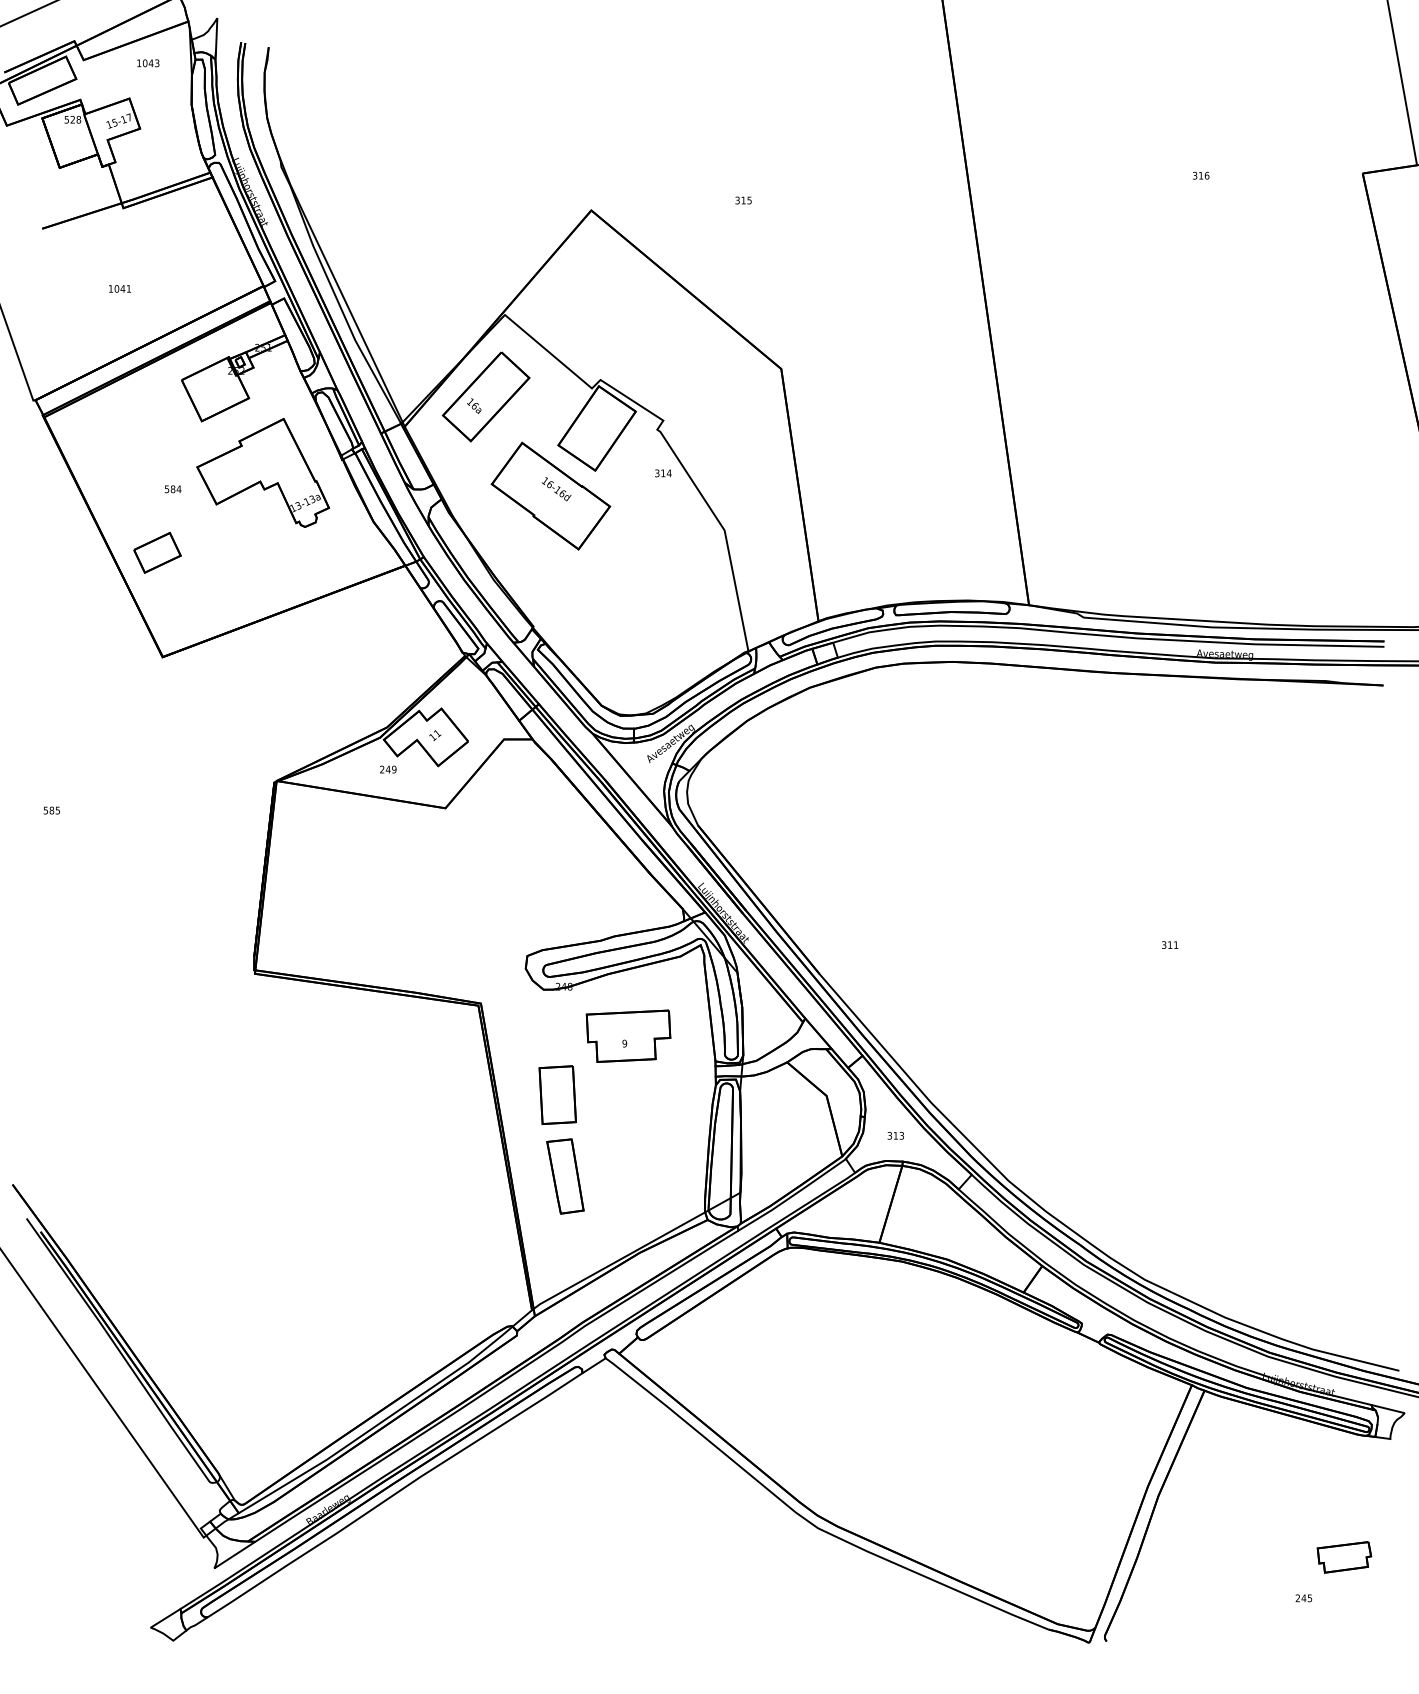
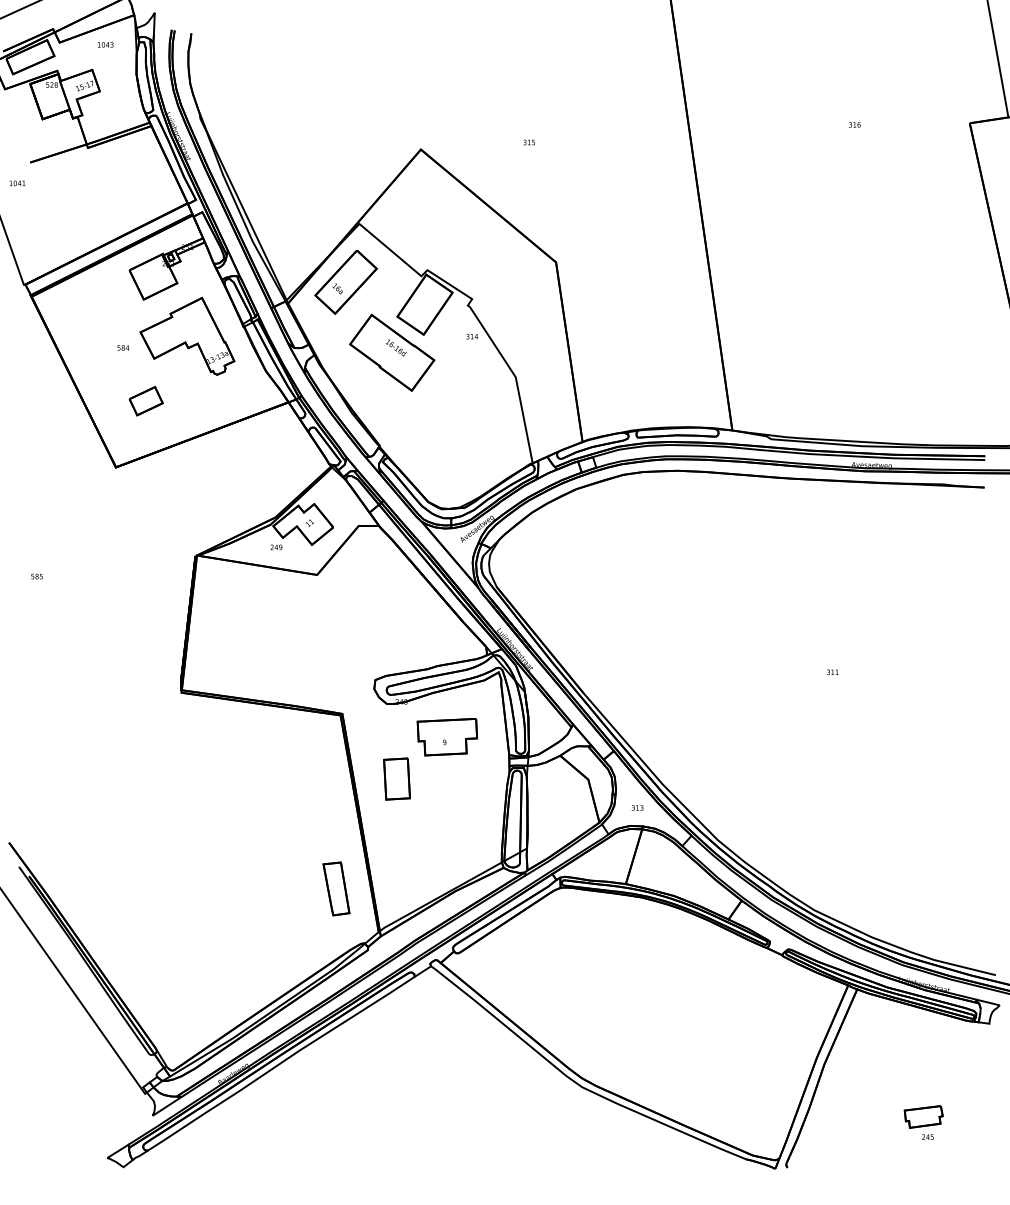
text: (119, 289) -> (17, 183), moved
part: (156, 553) -> (145, 401), moved
part: (565, 1175) -> (336, 888), moved
part: (1344, 1556) -> (923, 1116), moved

